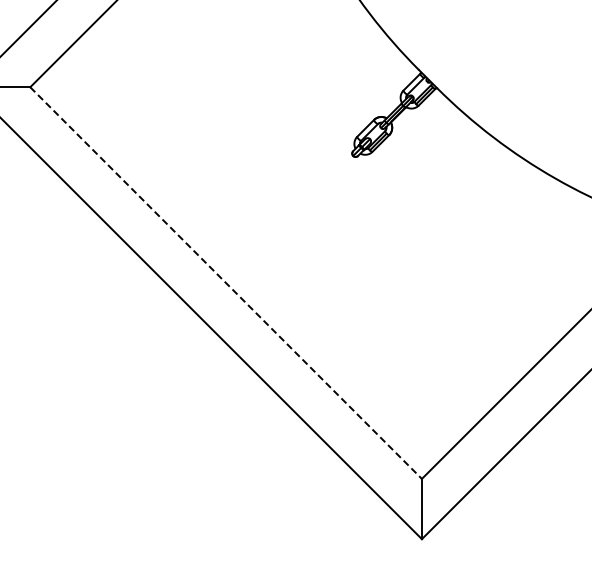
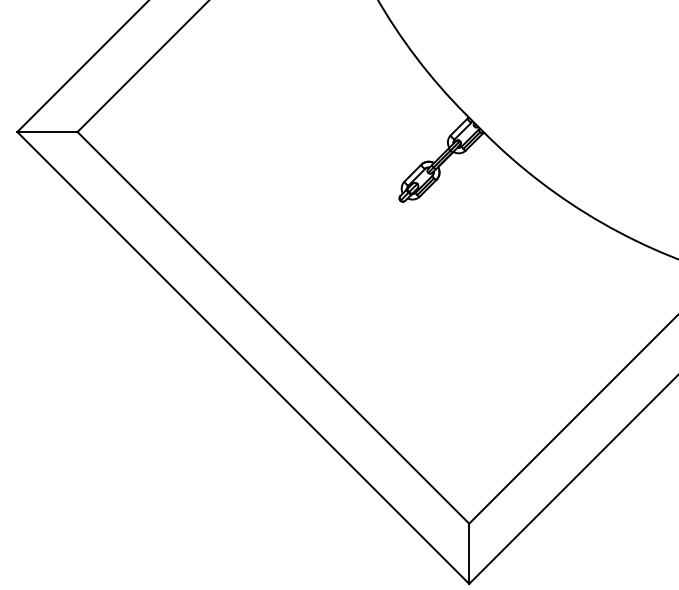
line: (226, 282) -> (273, 327), dashed -> solid

